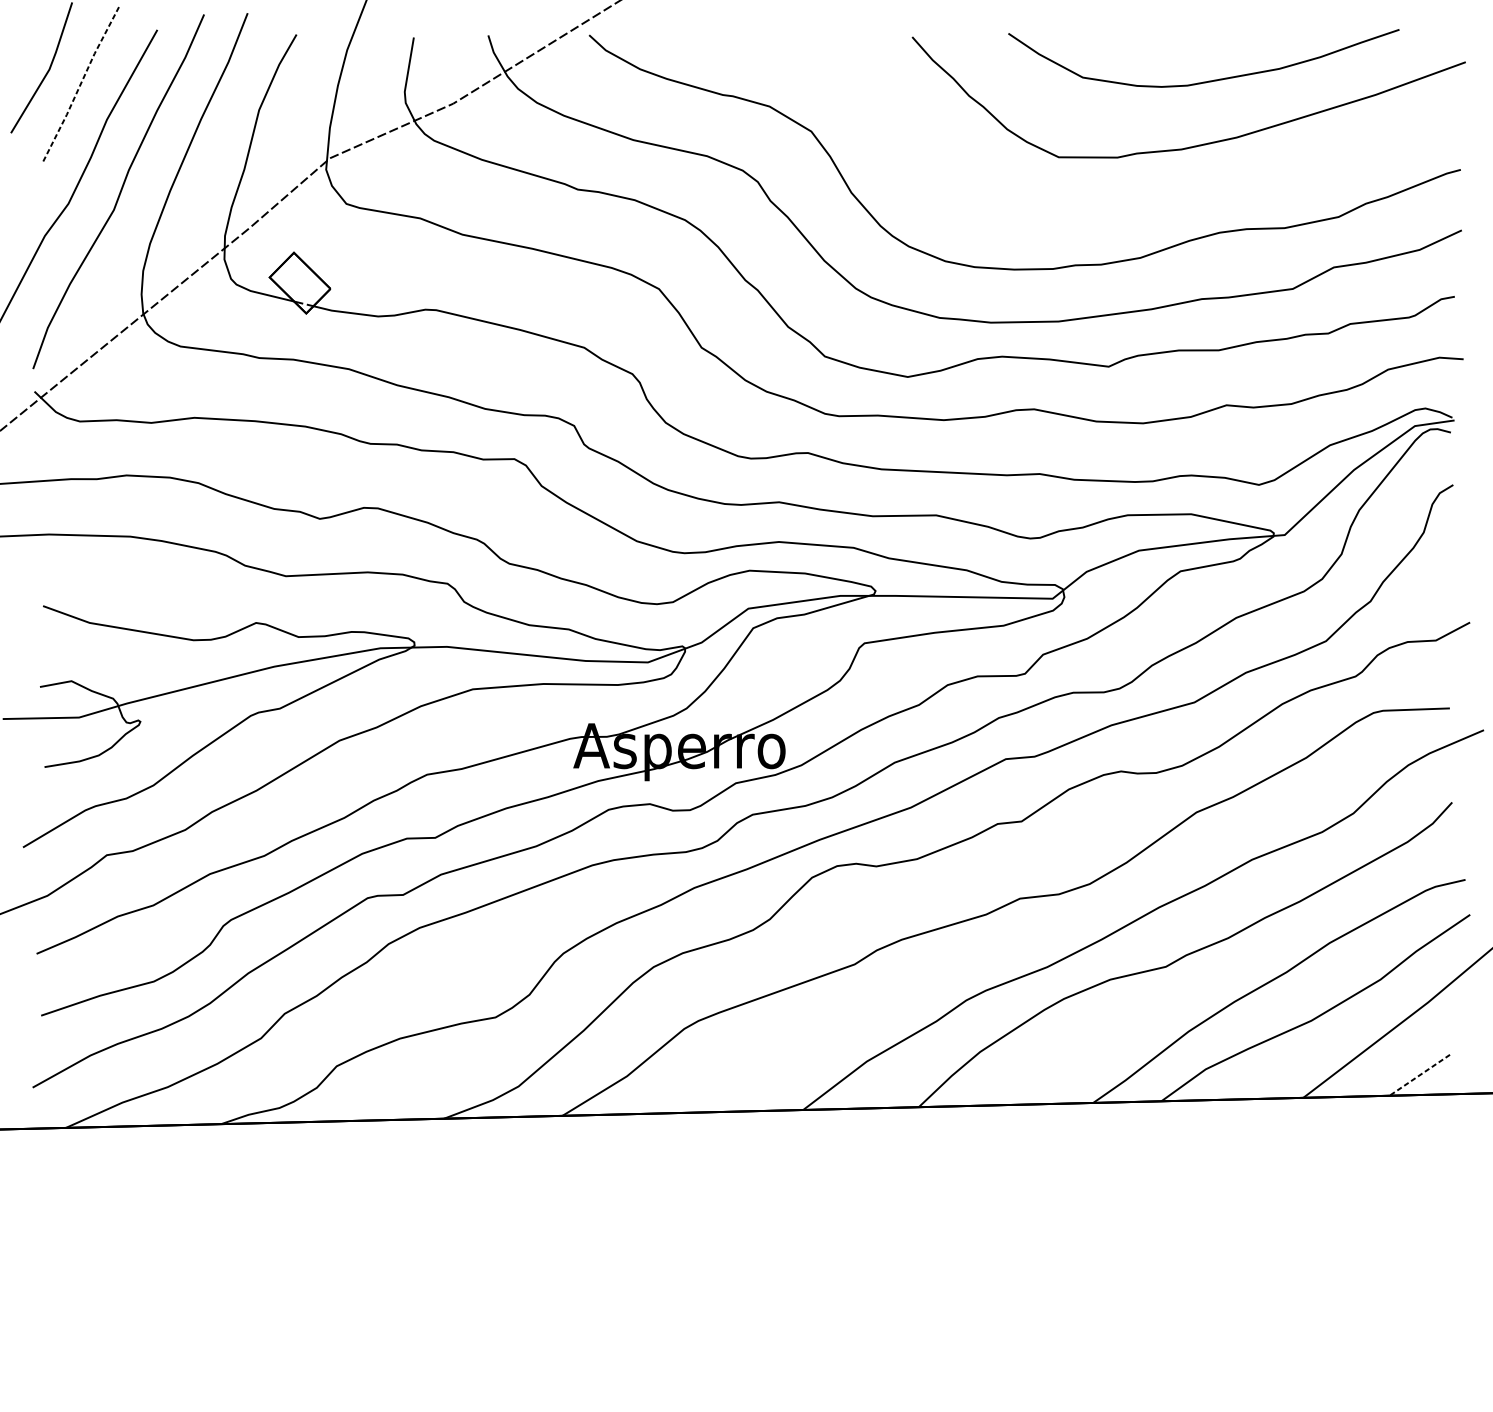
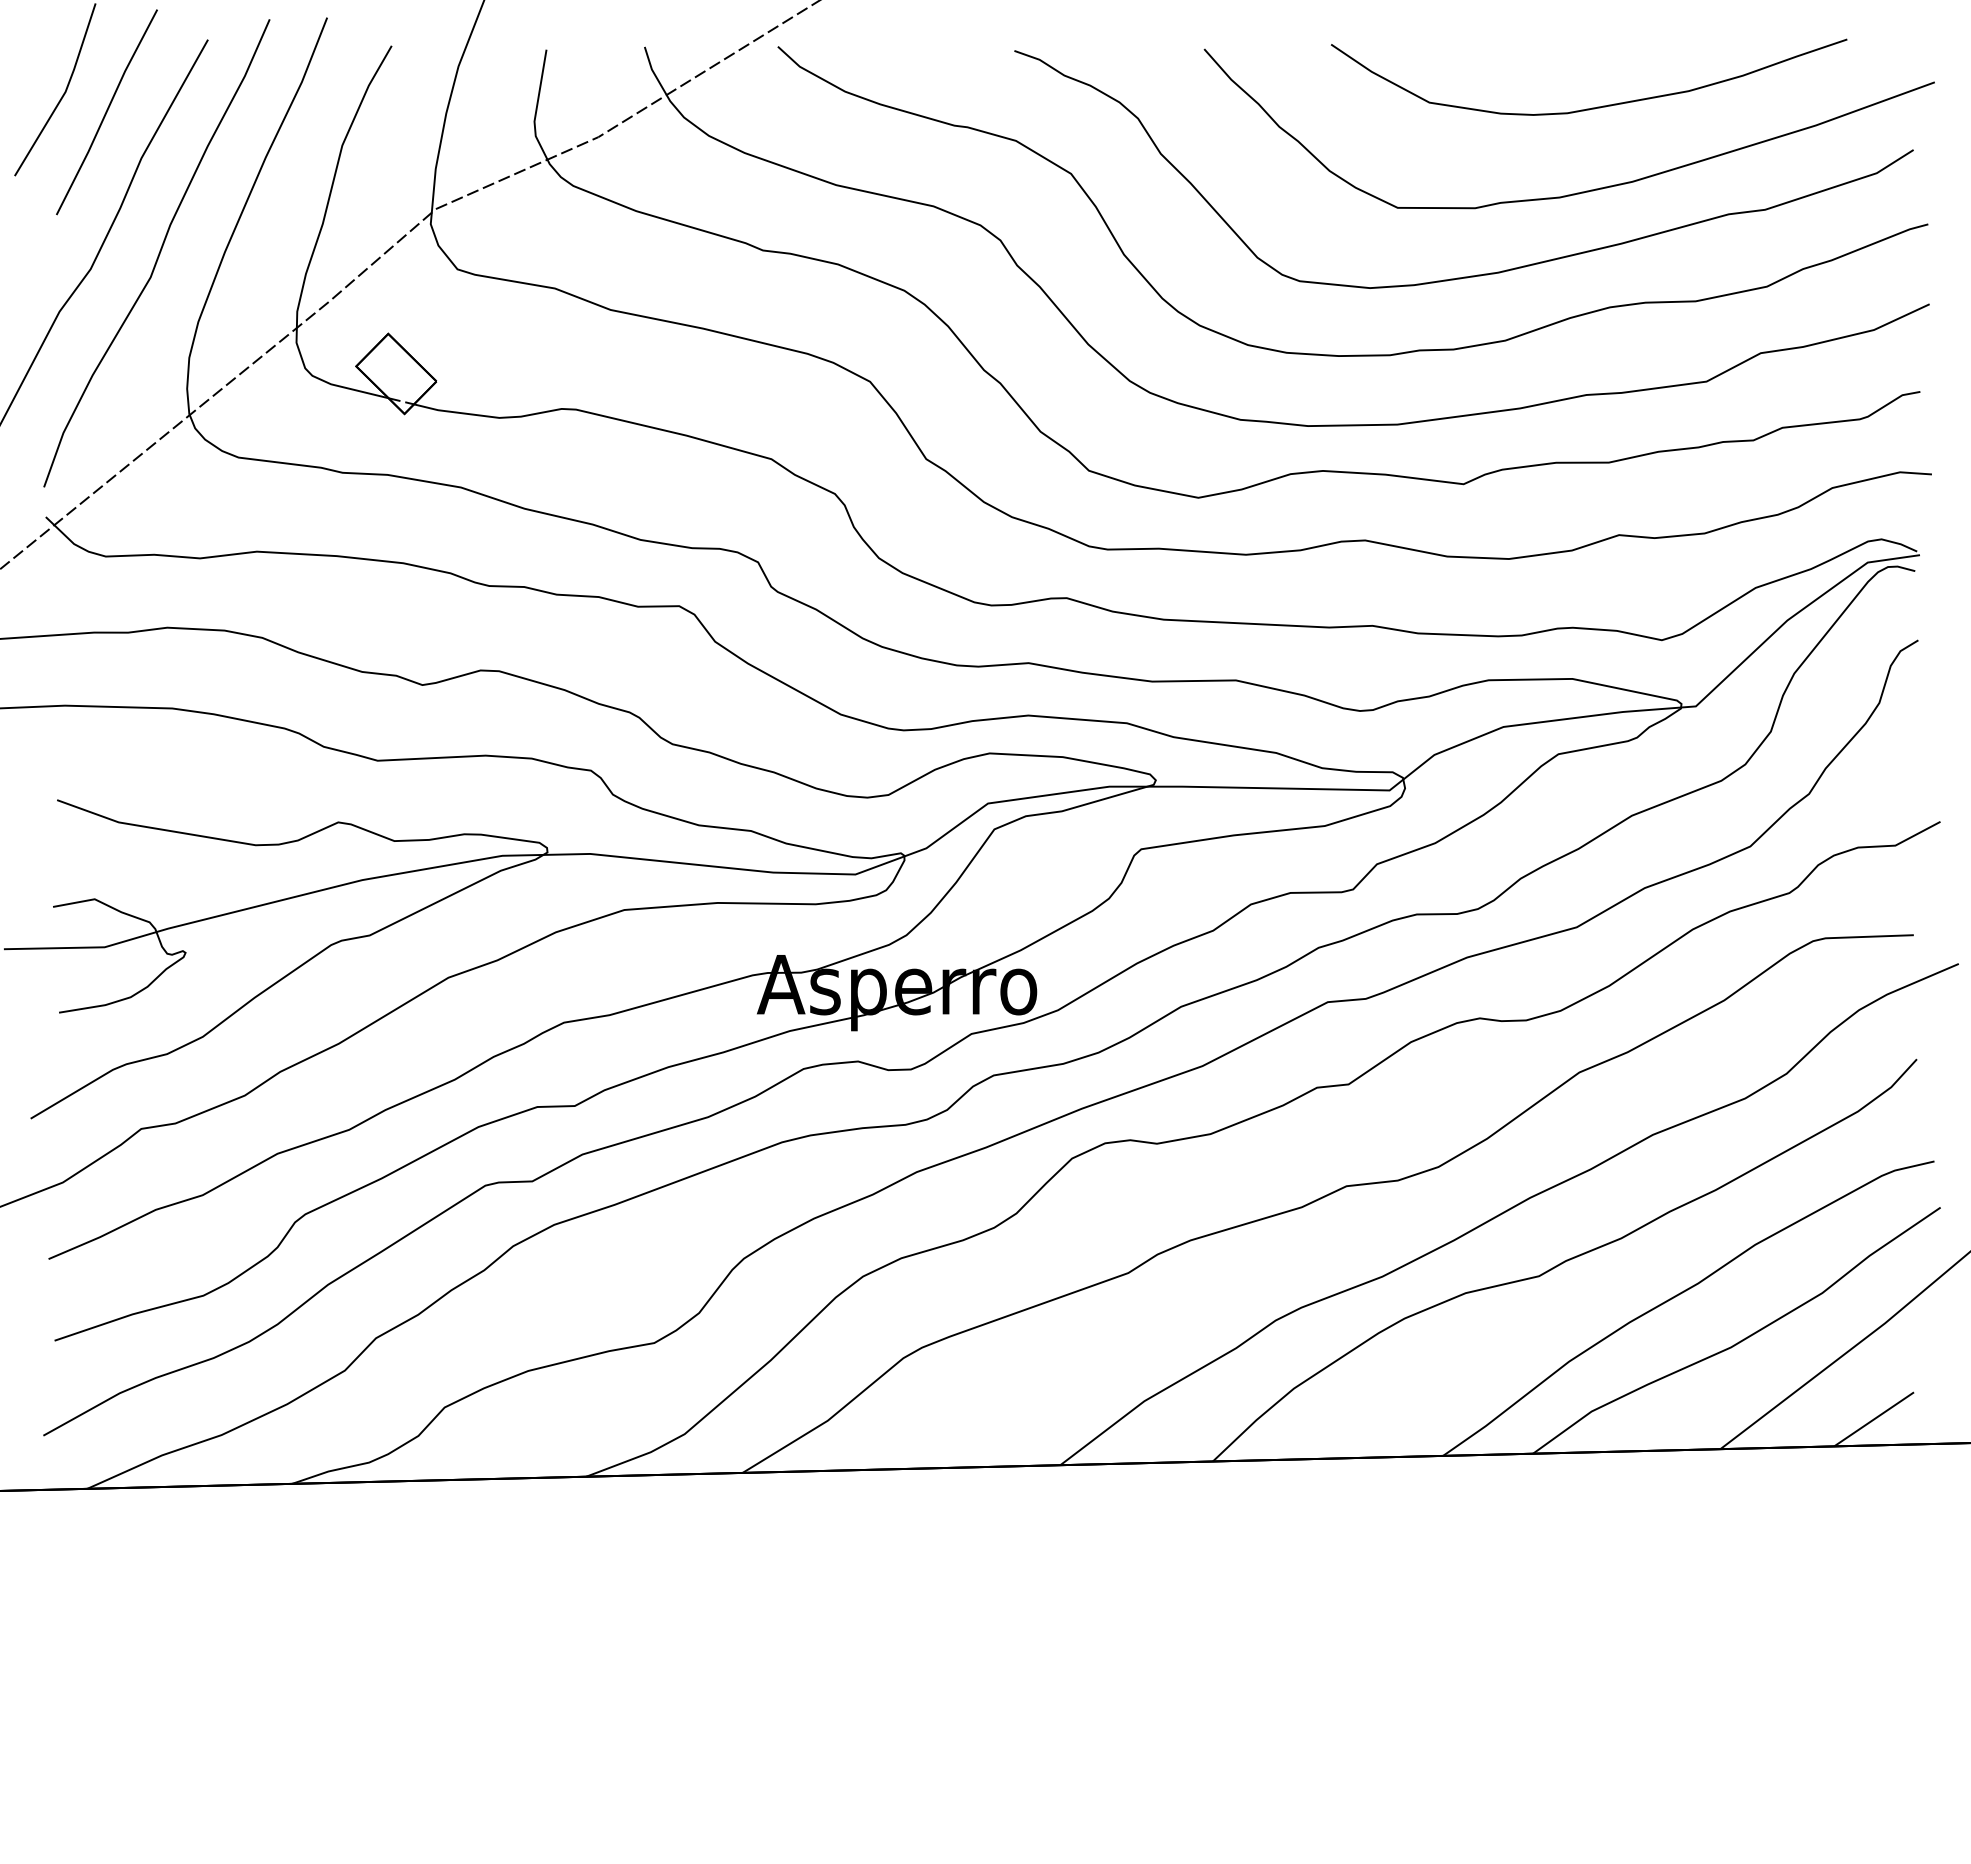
line: (80, 84) -> (106, 111), dashed -> solid
curve: (1119, 207) -> (1477, 274), added
line: (1419, 1075) -> (1873, 1419), dashed -> solid

